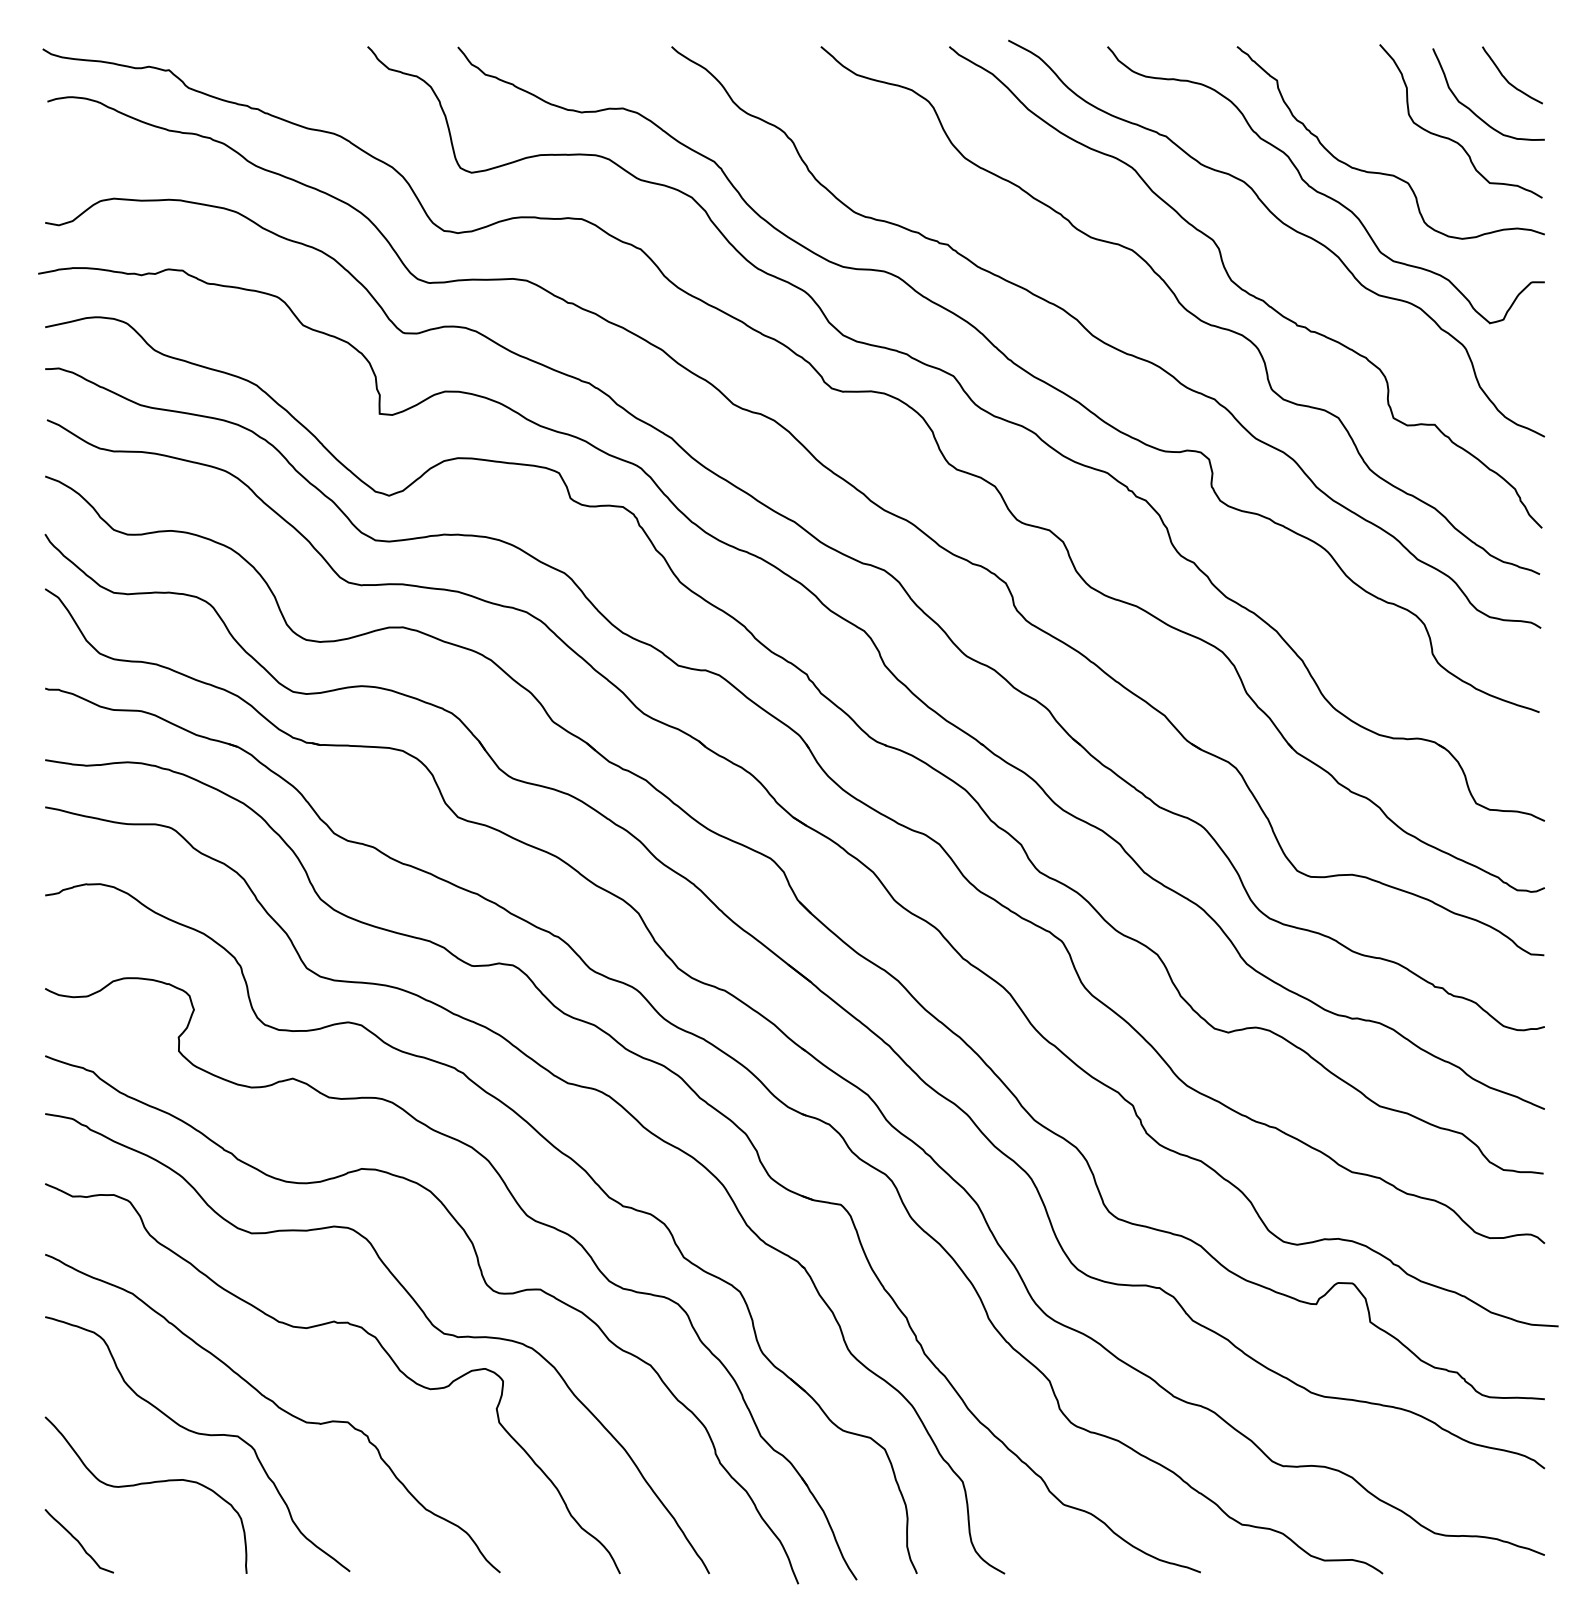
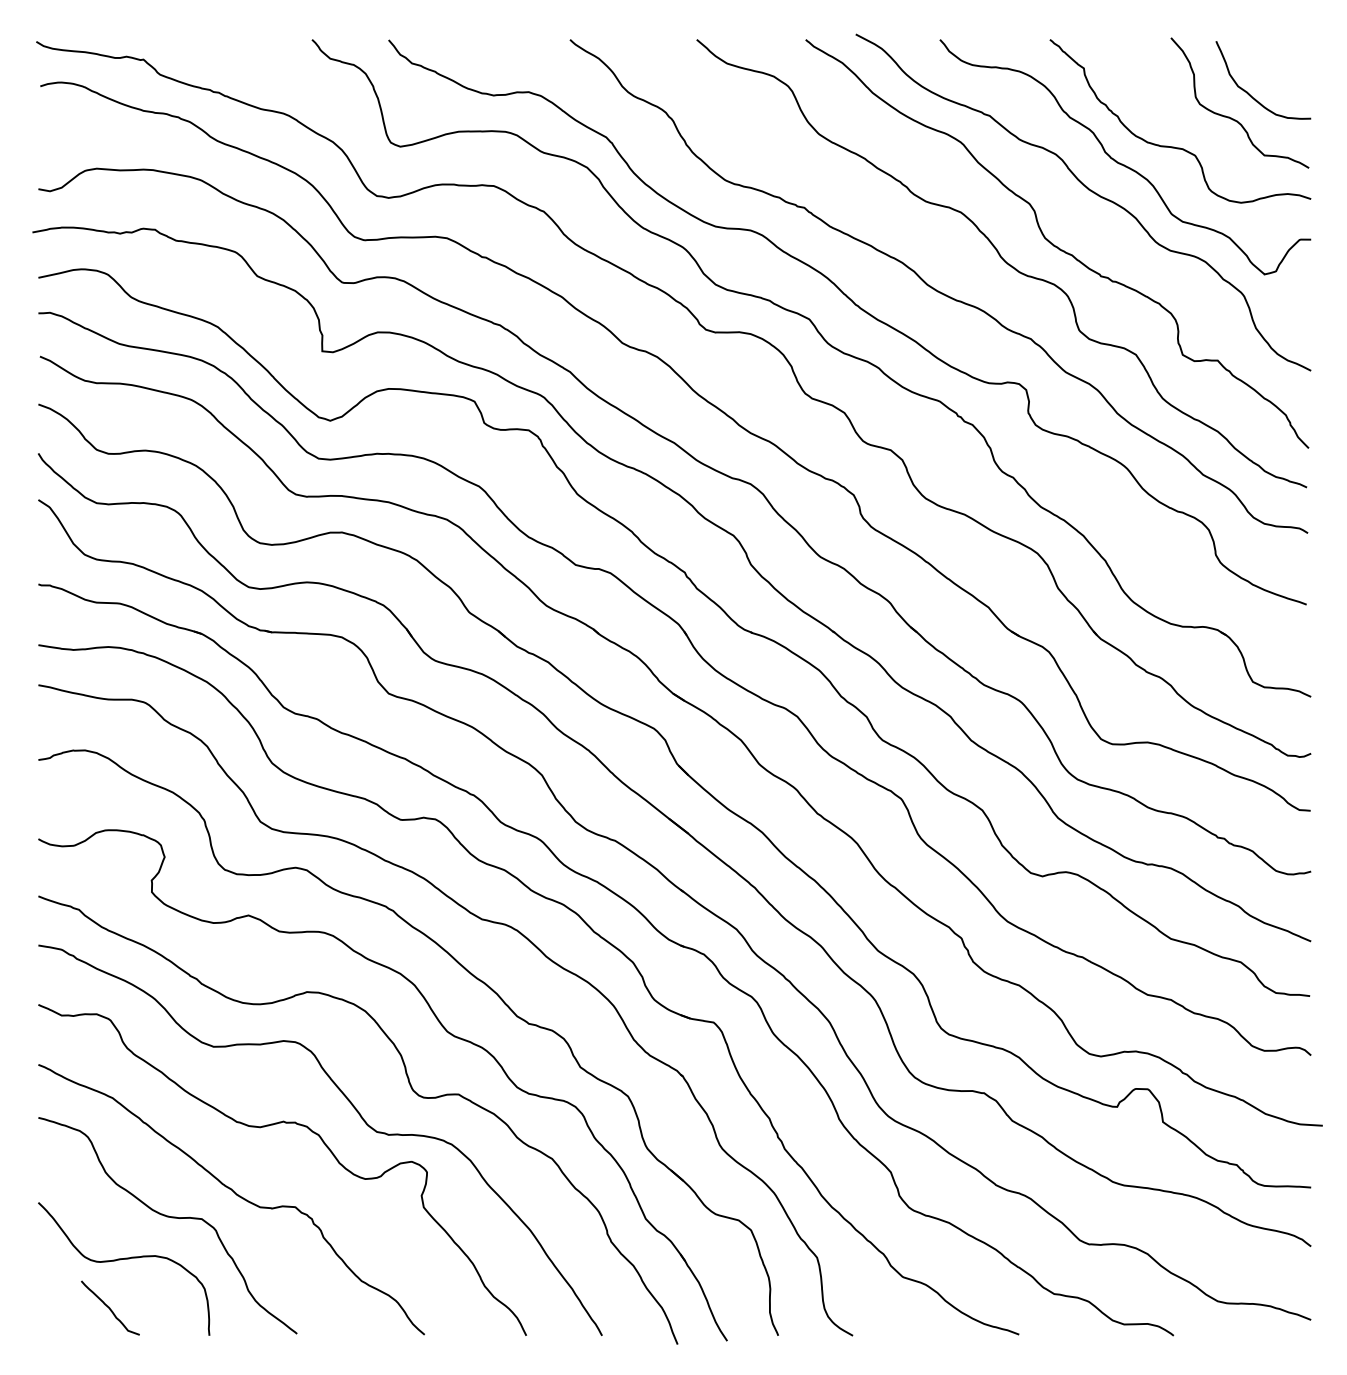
curve: (1507, 79) -> (1279, 67), removed
curve: (79, 1540) -> (110, 1307), moved

